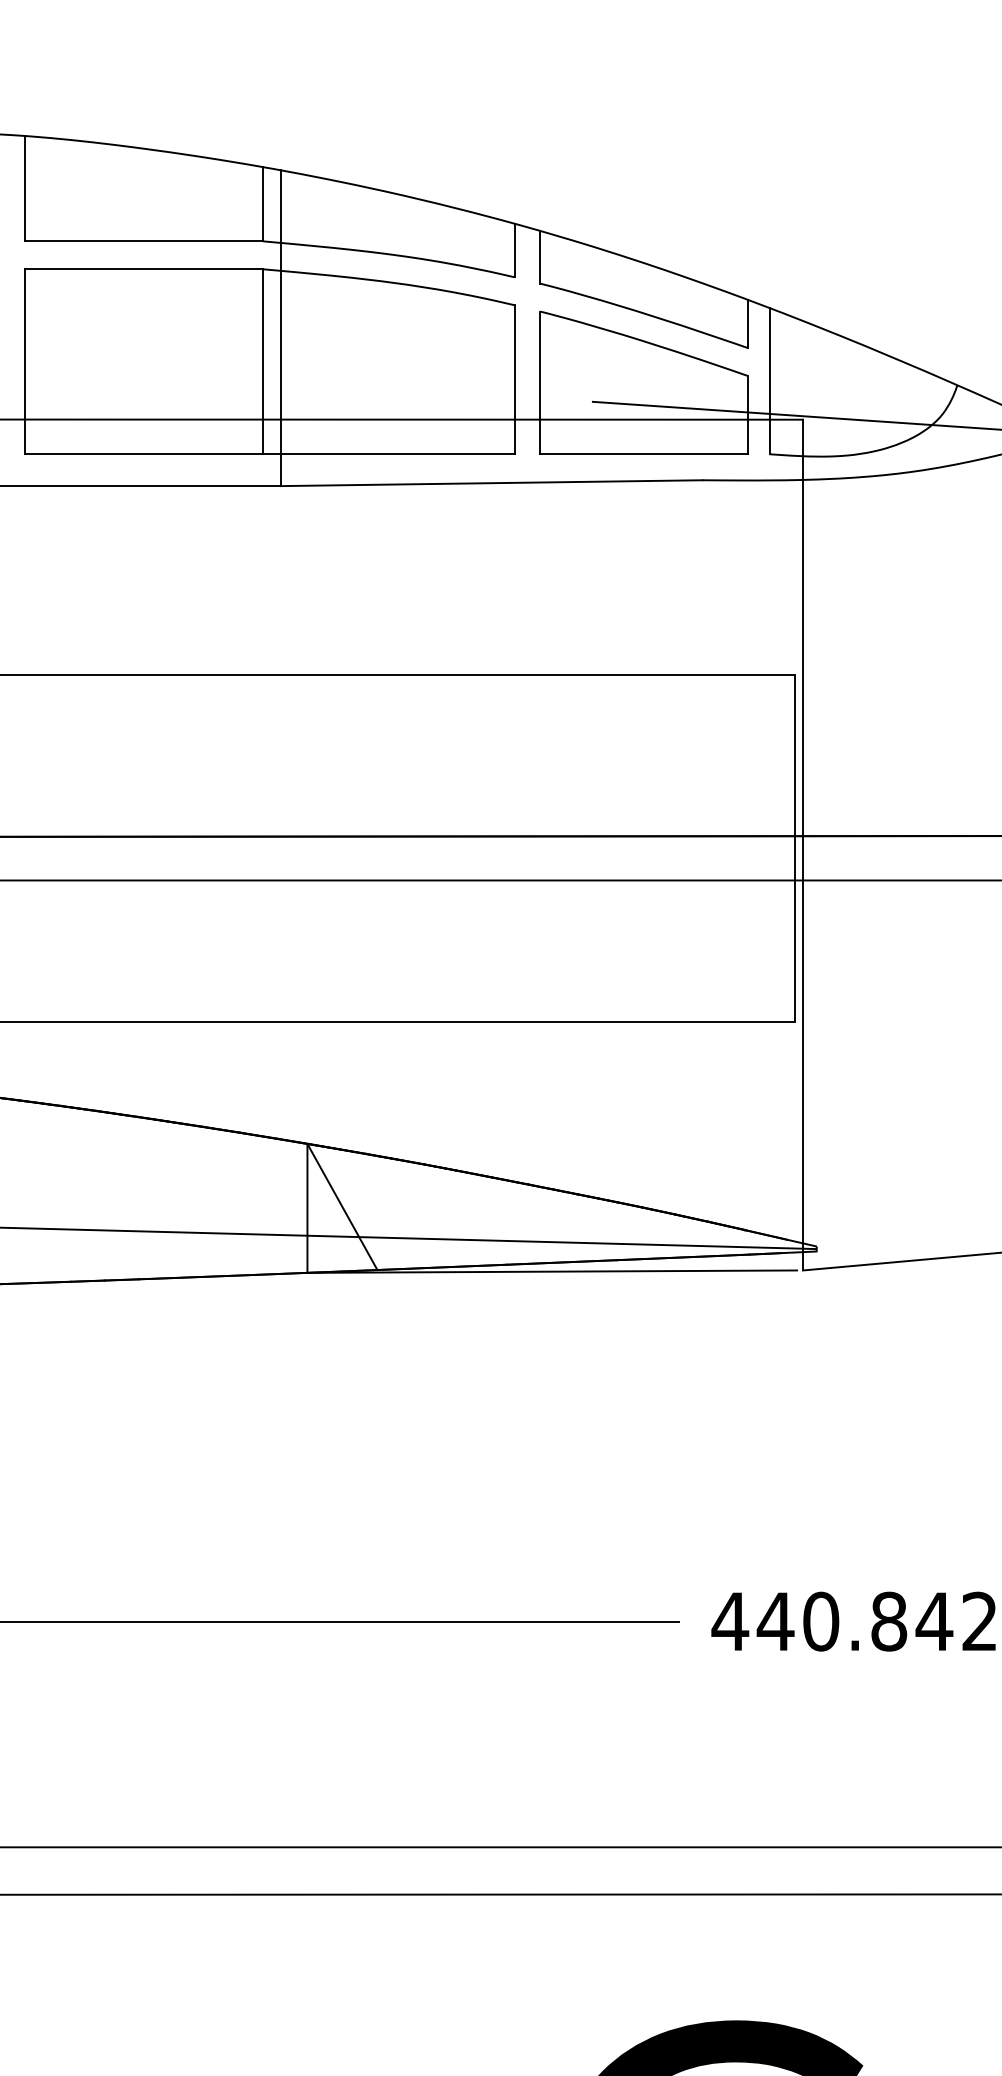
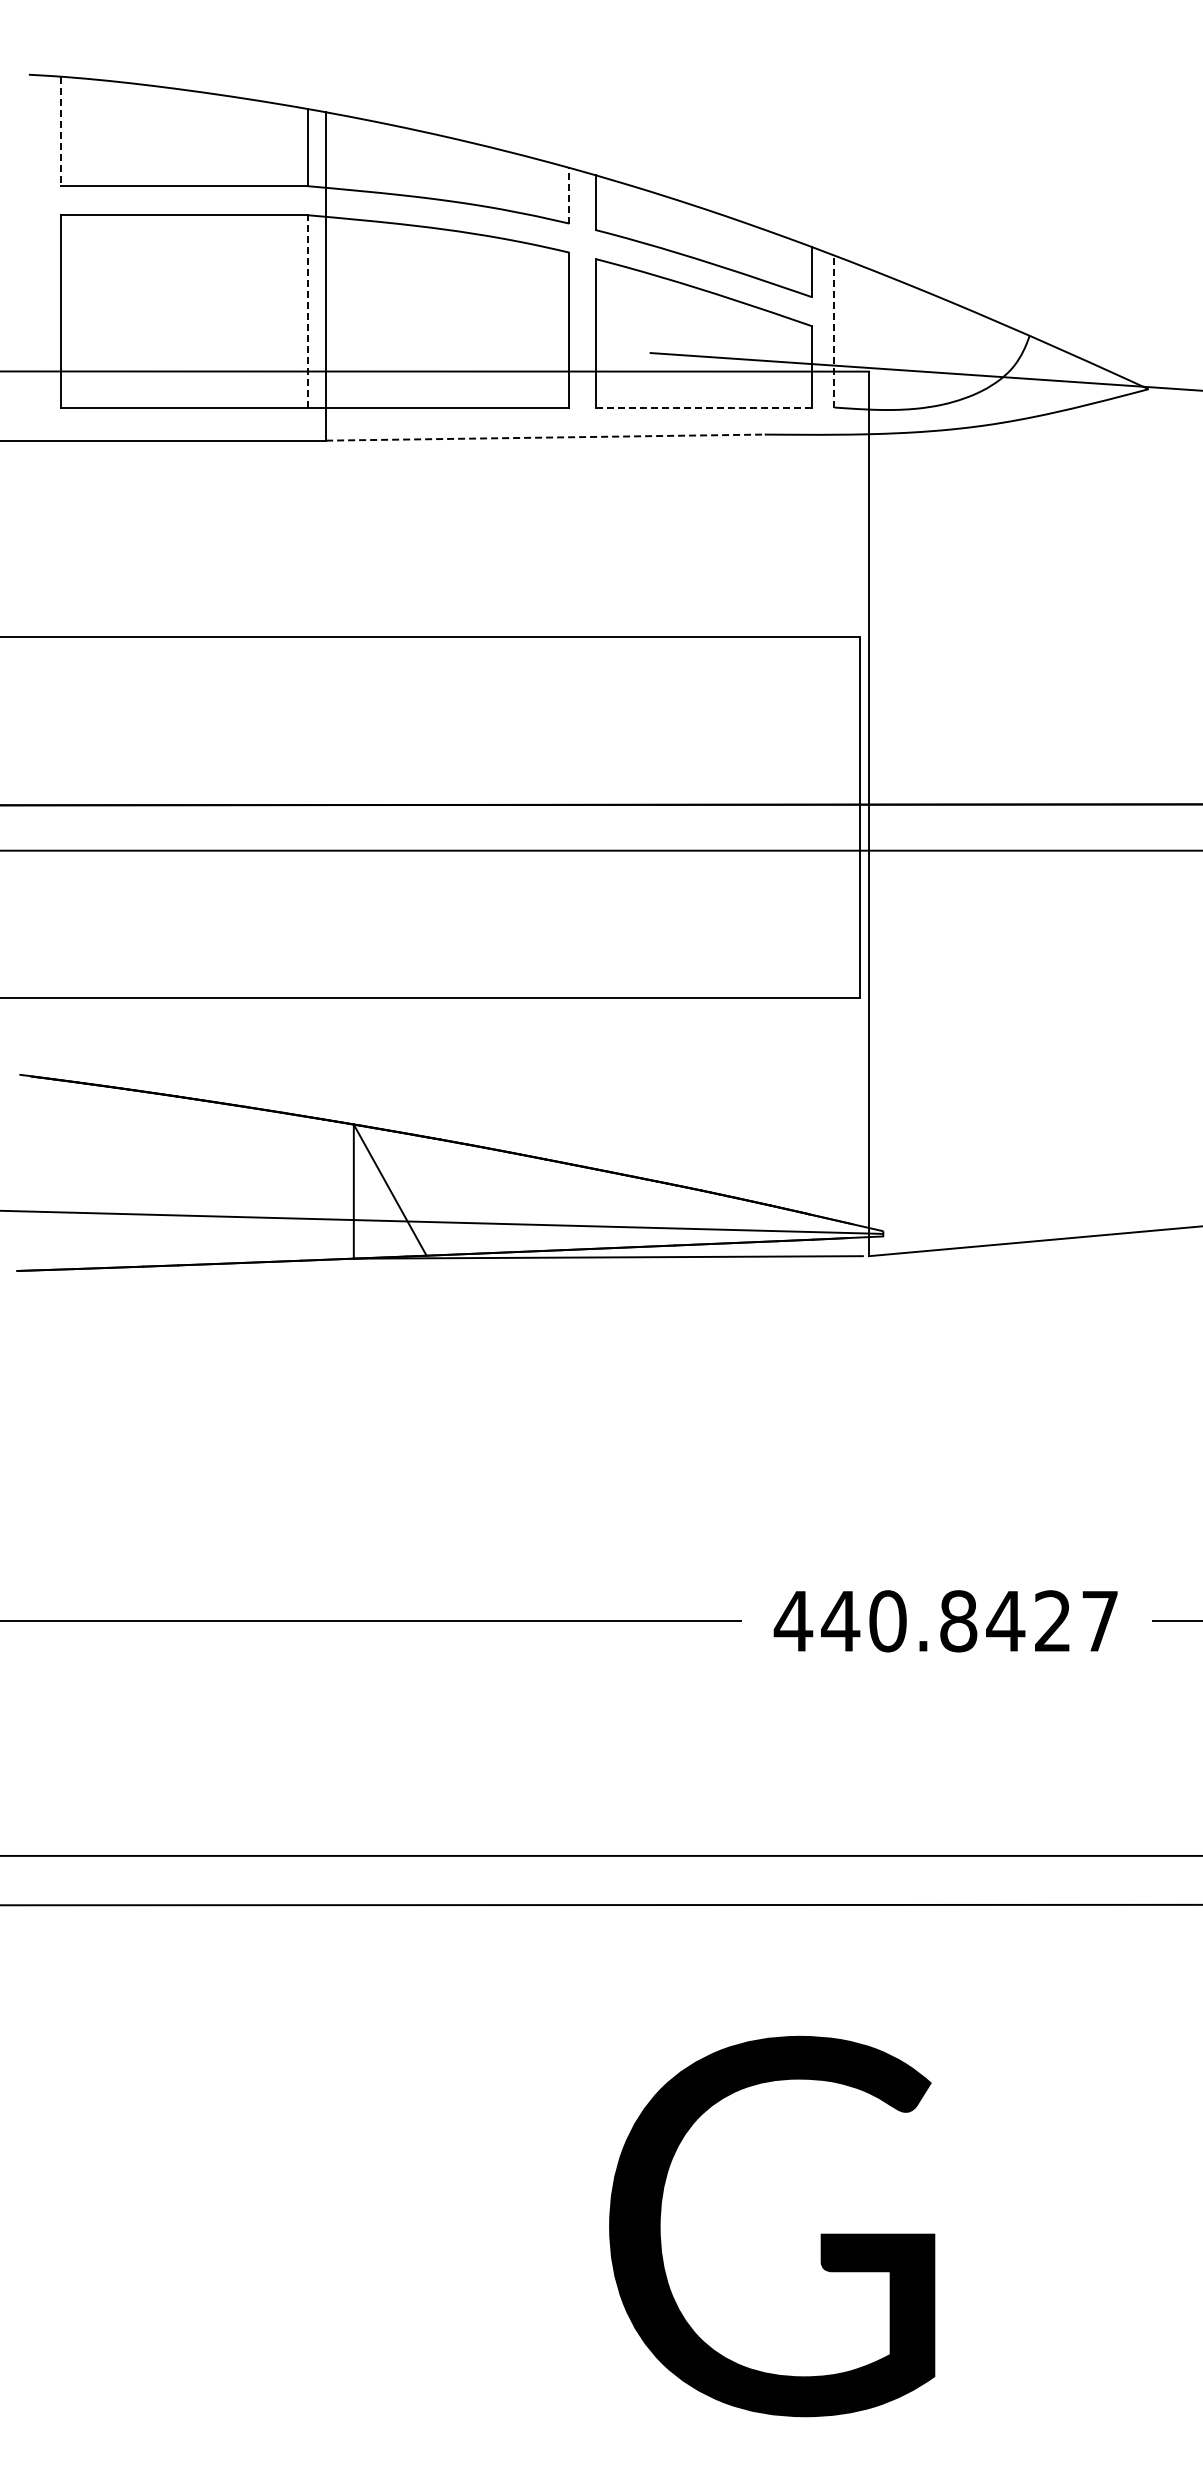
line: (25, 188) -> (60, 131), solid -> dashed
line: (514, 250) -> (569, 195), solid -> dashed
line: (262, 360) -> (307, 310), solid -> dashed
line: (769, 381) -> (834, 331), solid -> dashed
line: (643, 454) -> (703, 407), solid -> dashed
line: (491, 483) -> (545, 437), solid -> dashed

